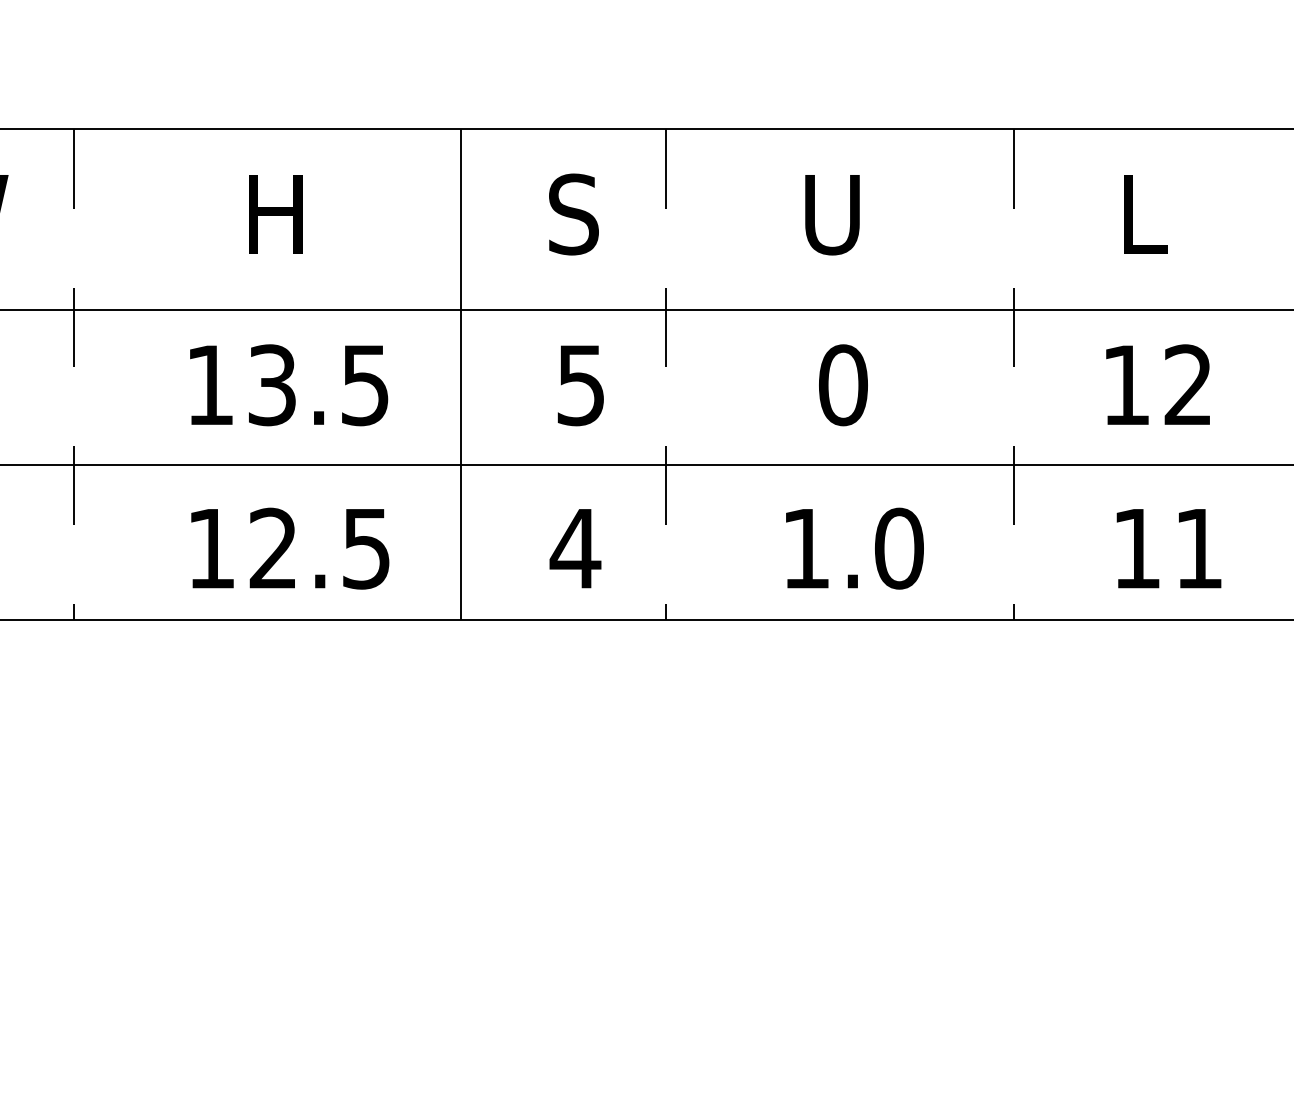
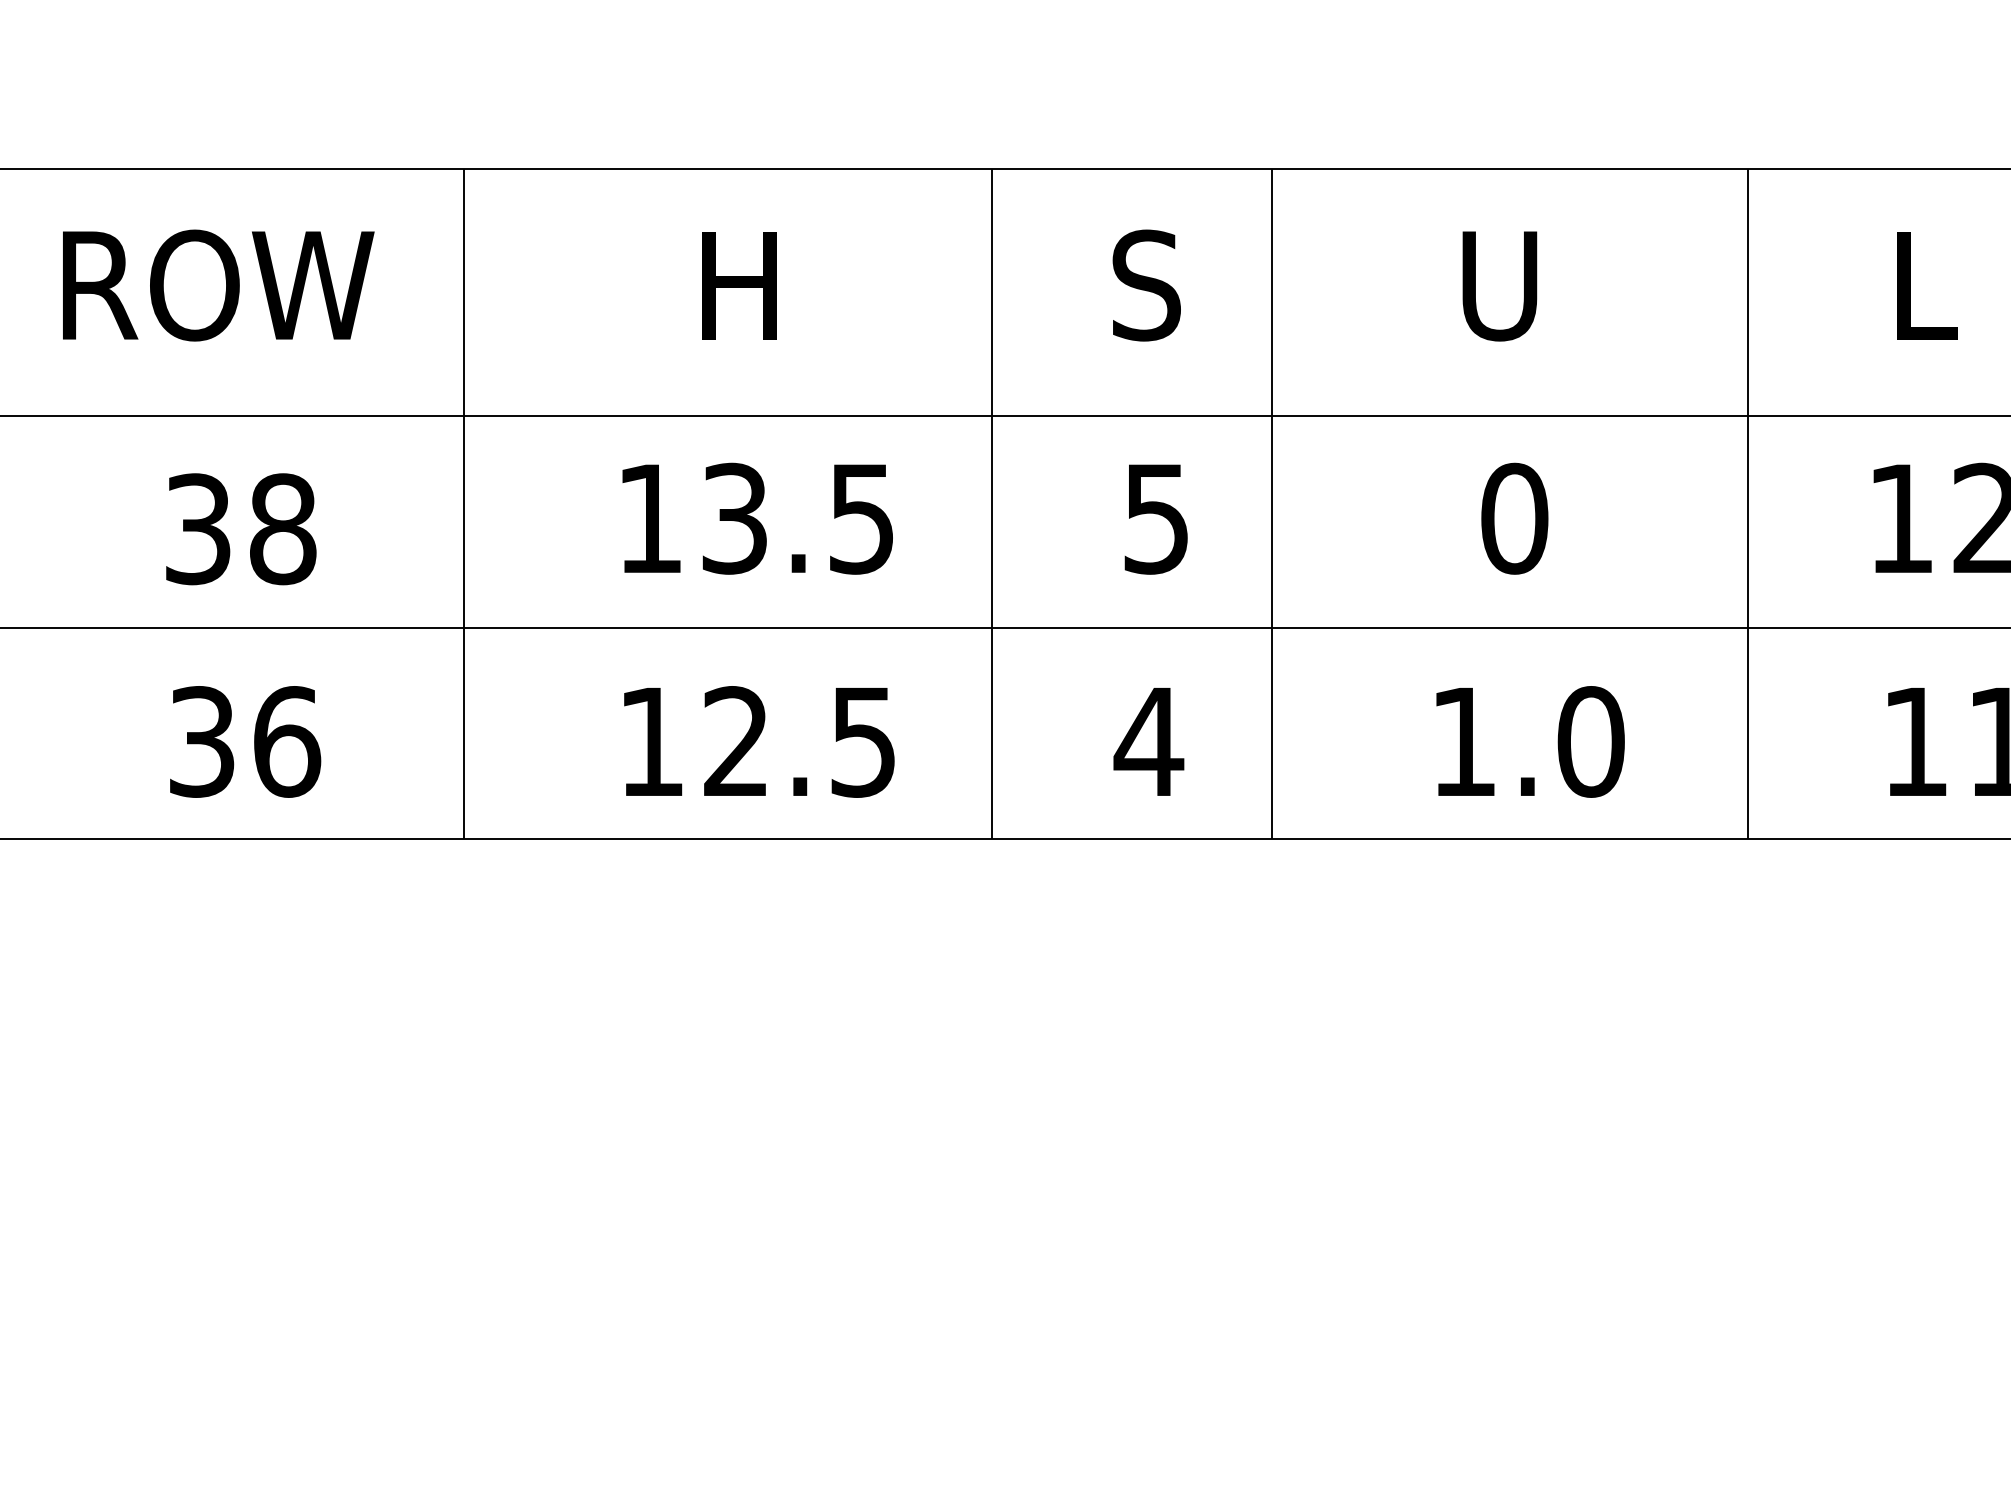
line: (74, 374) -> (464, 504), dashed -> solid
line: (665, 374) -> (1271, 504), dashed -> solid
line: (1014, 374) -> (1748, 504), dashed -> solid

